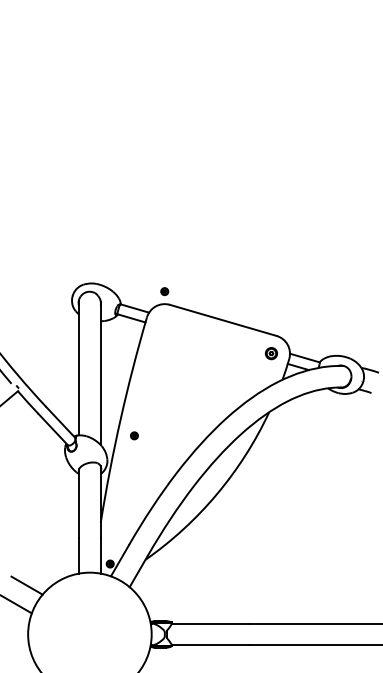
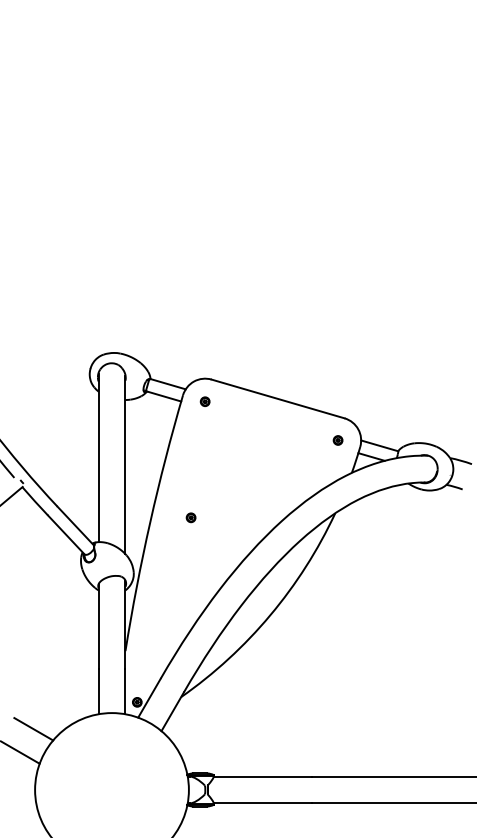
part: (164, 291) -> (204, 401), moved
part: (271, 353) -> (338, 440), size x0.62
part: (134, 435) -> (191, 517), moved

